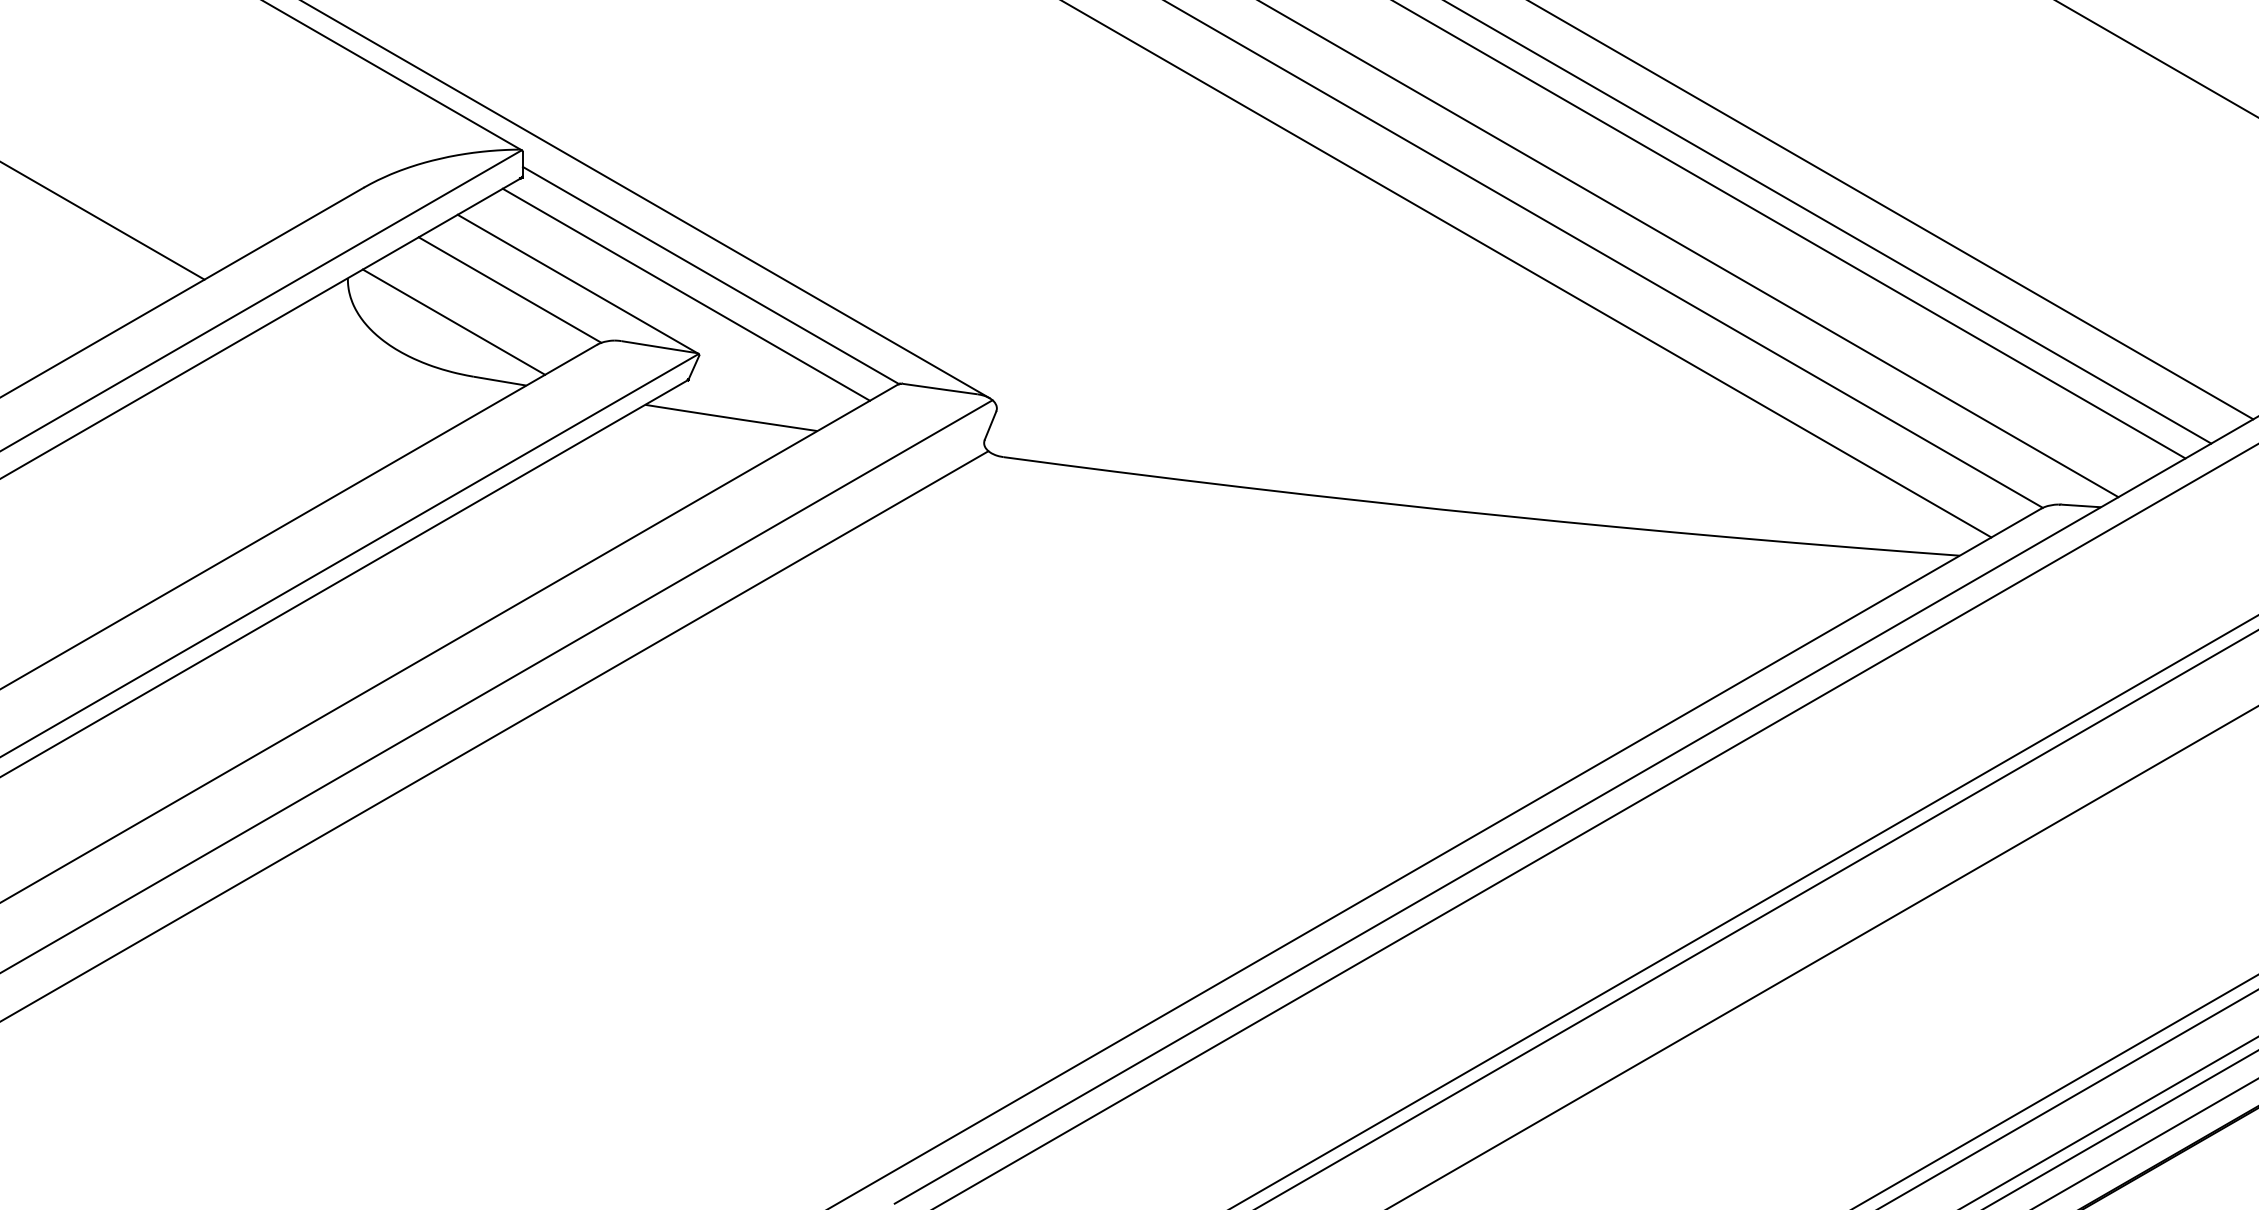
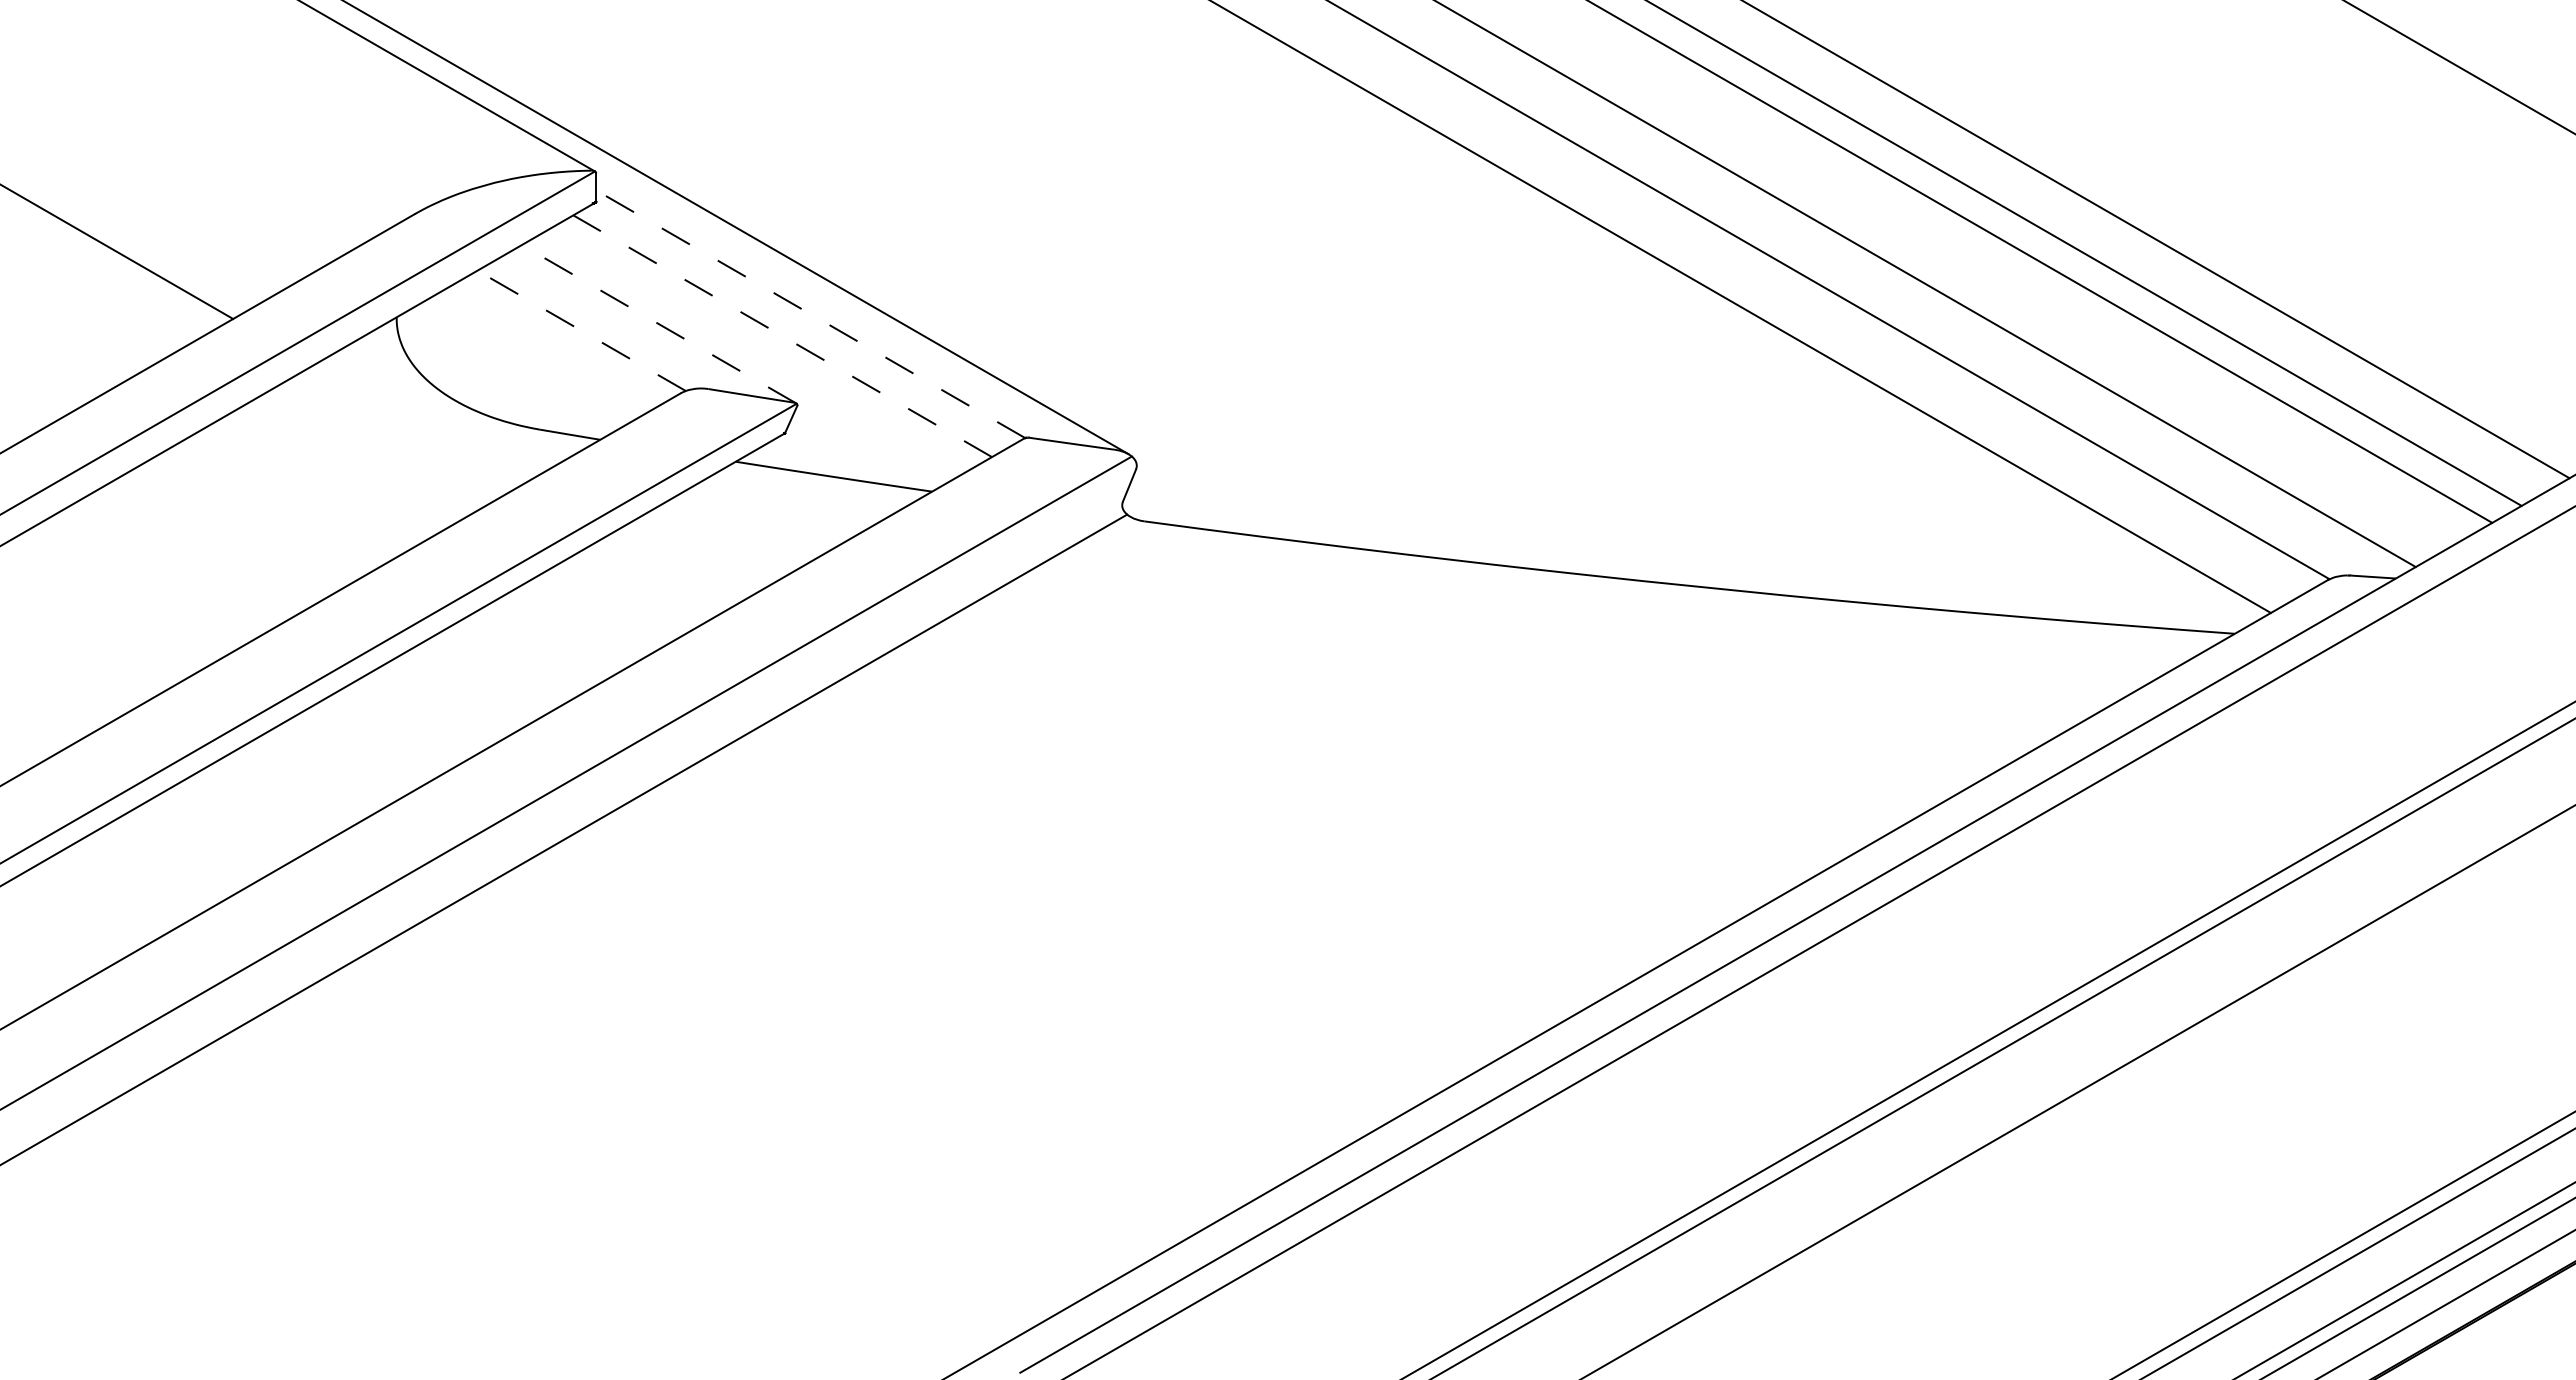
line: (710, 275) -> (810, 314), solid -> dashed
line: (577, 283) -> (658, 323), solid -> dashed
line: (509, 289) -> (581, 330), solid -> dashed
line: (686, 295) -> (782, 336), solid -> dashed
line: (453, 322) -> (517, 367), removed

